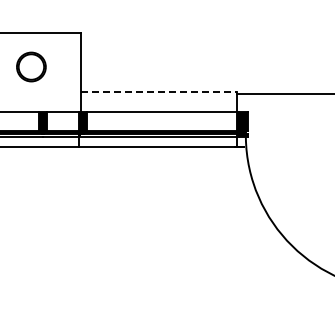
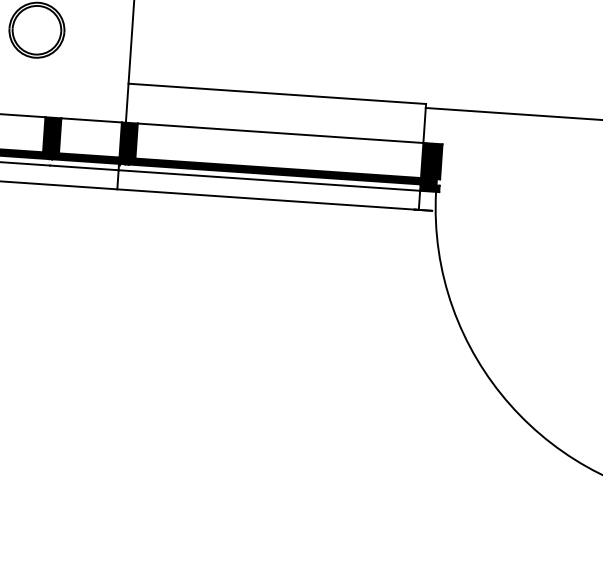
line: (159, 91) -> (277, 93), dashed -> solid

